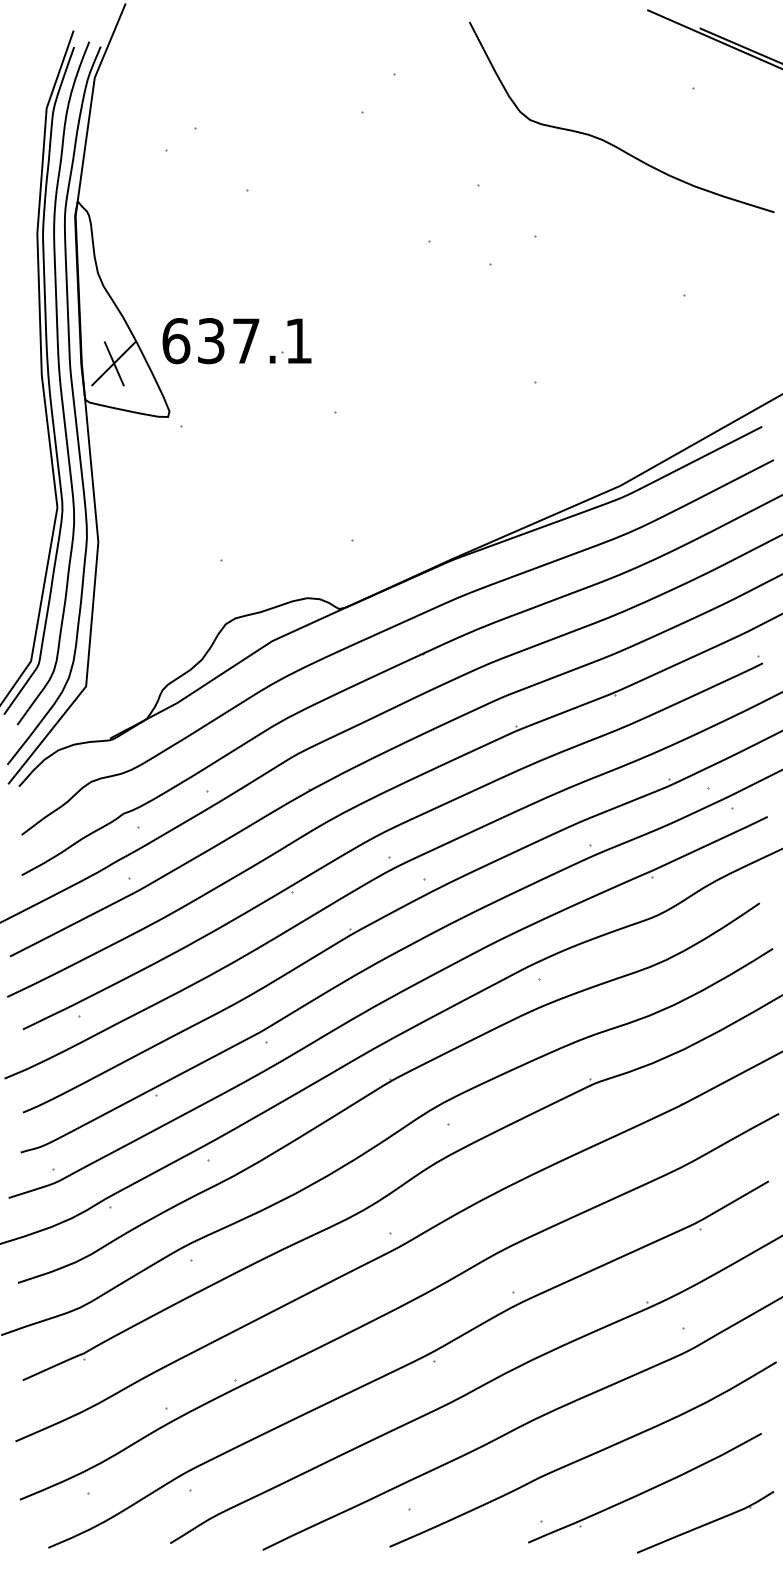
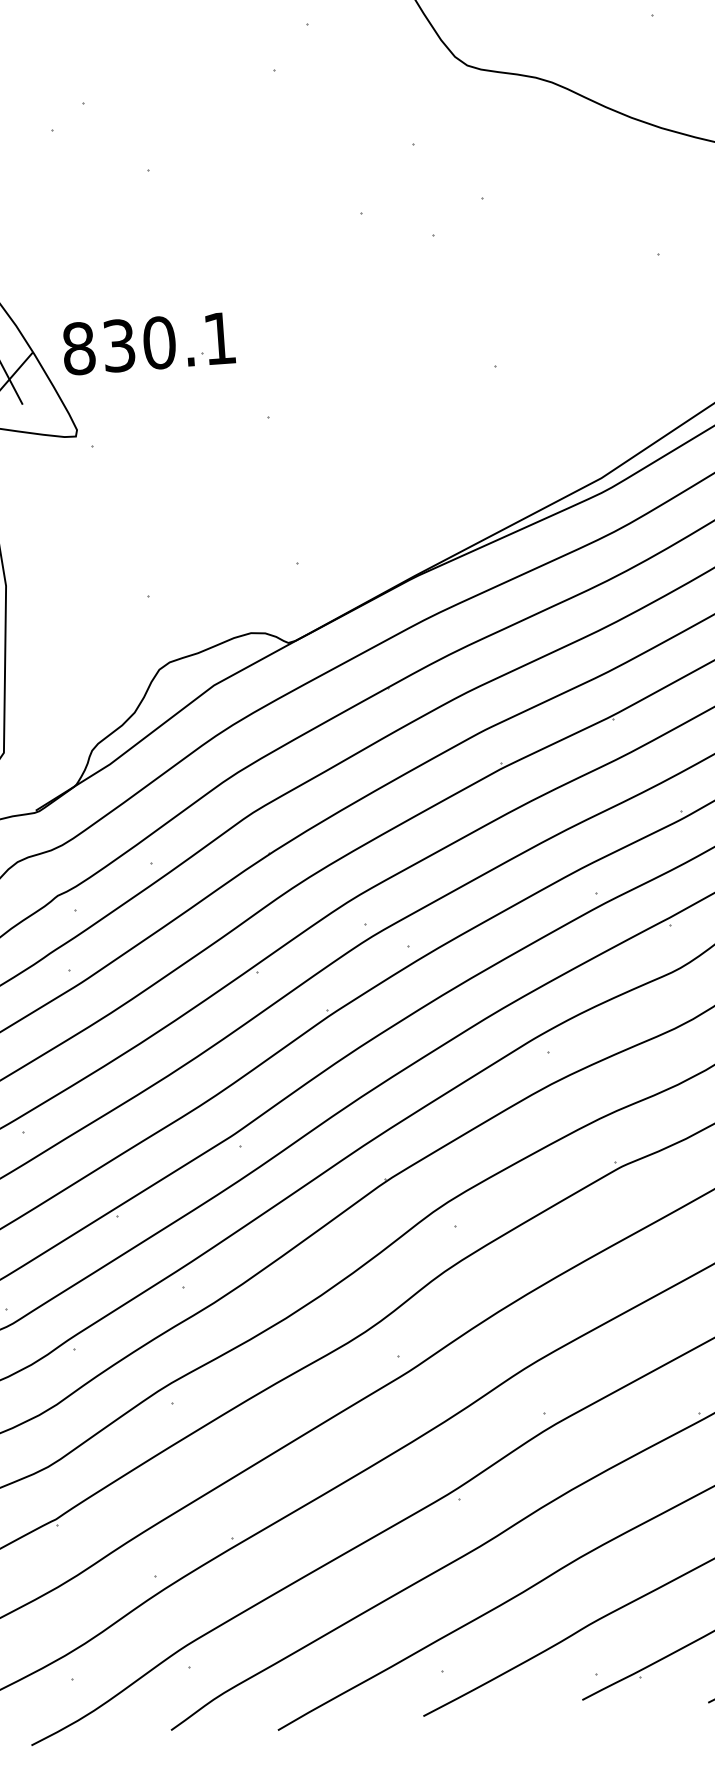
text: (211, 341) -> (119, 346), 637.1 -> 830.1

